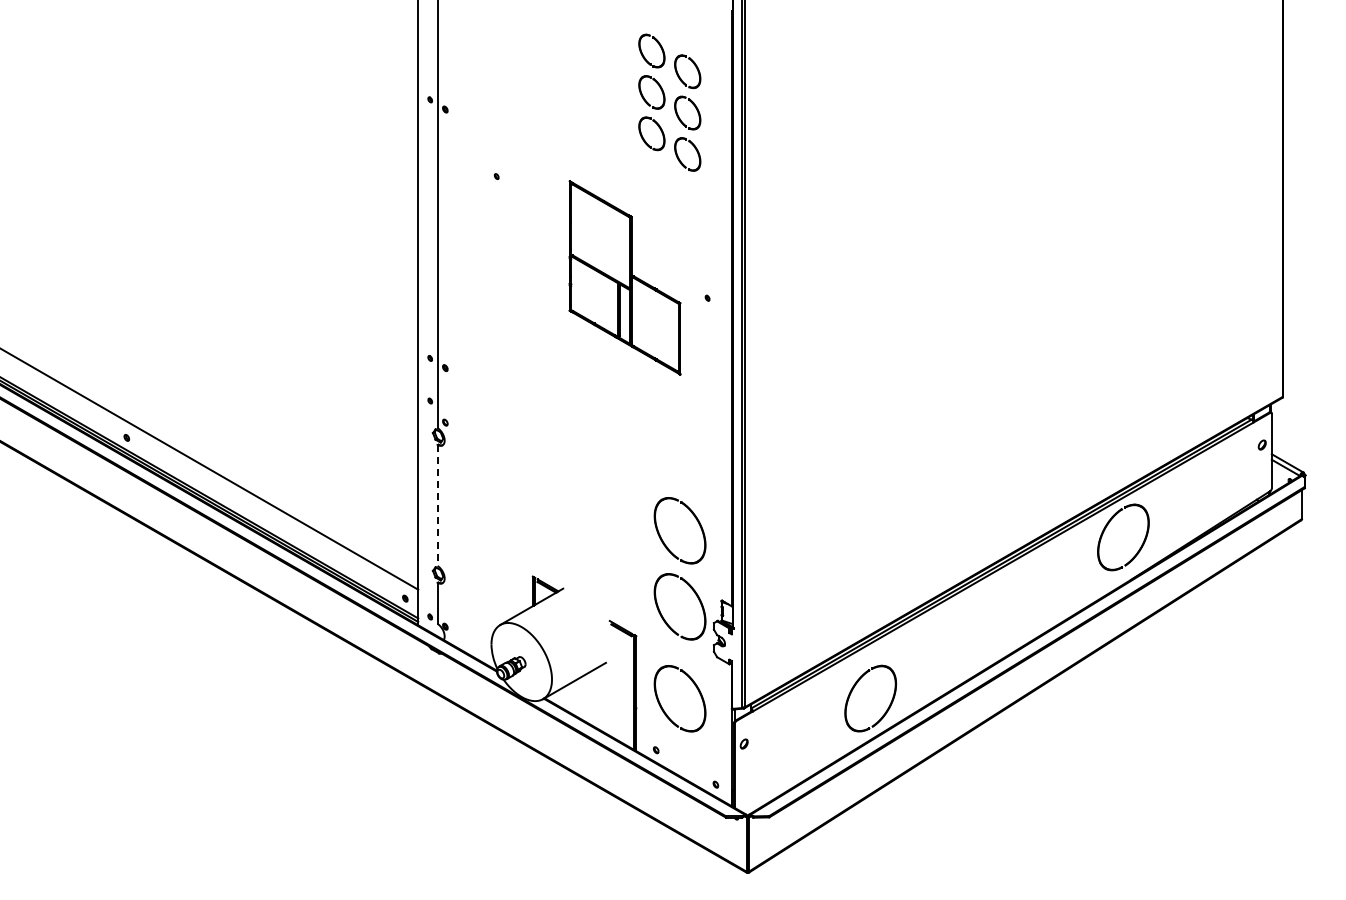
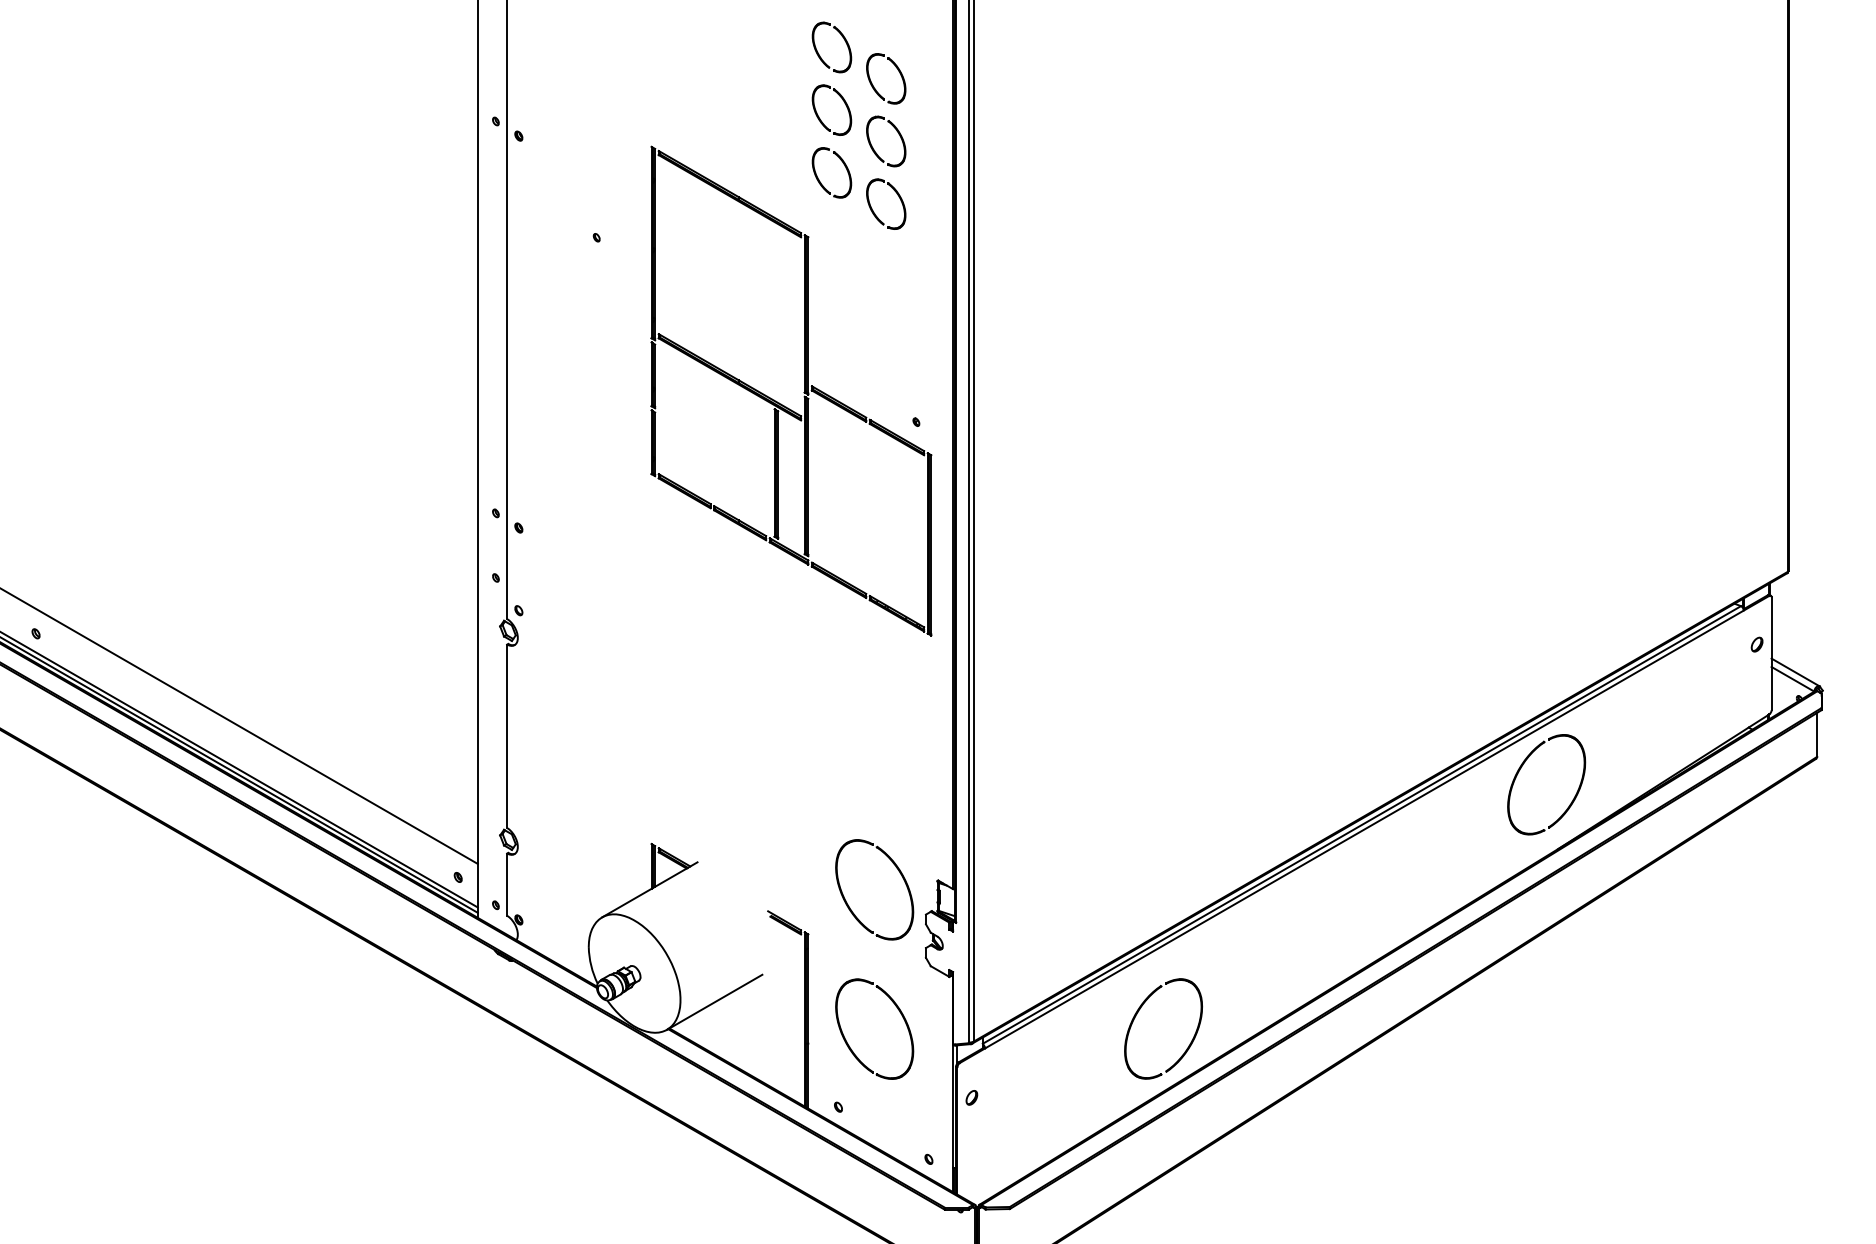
part: (624, 277) -> (790, 390), size x1.67
line: (437, 506) -> (506, 737), dashed -> solid
part: (662, 538) -> (847, 786), removed

